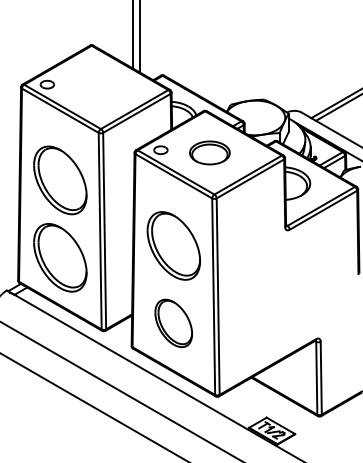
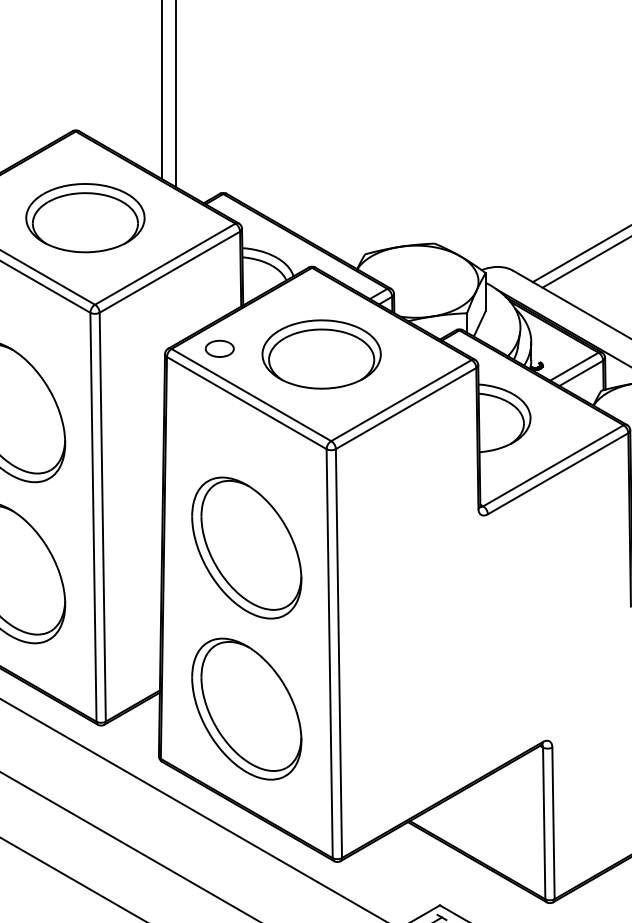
part: (96, 87) -> (85, 218), added
part: (209, 152) -> (320, 353), size x1.43
part: (173, 323) -> (246, 709), size x1.43

